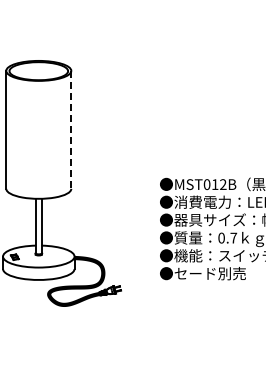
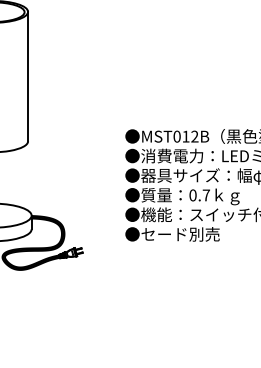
line: (71, 129) -> (28, 76), dashed -> solid

